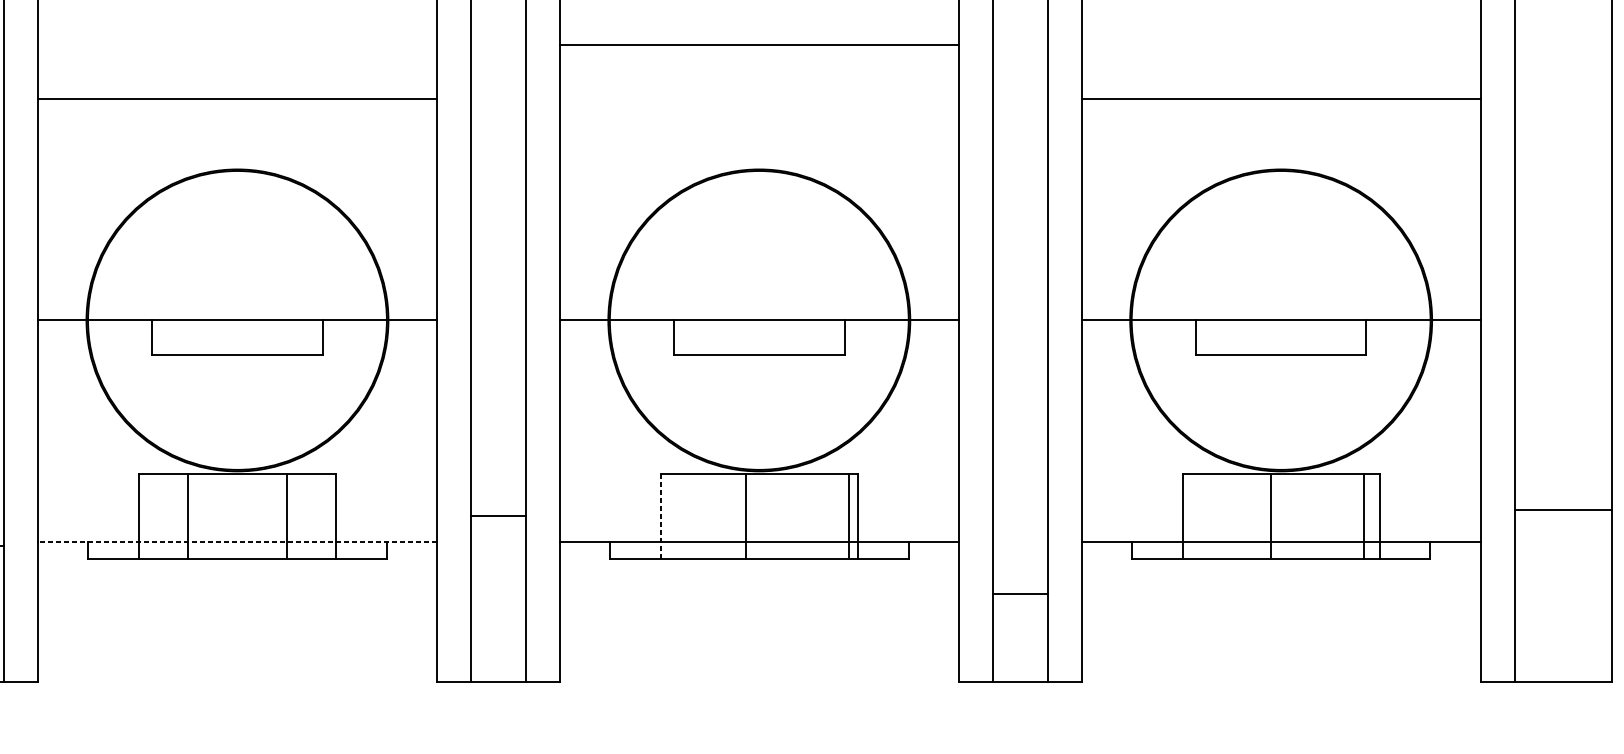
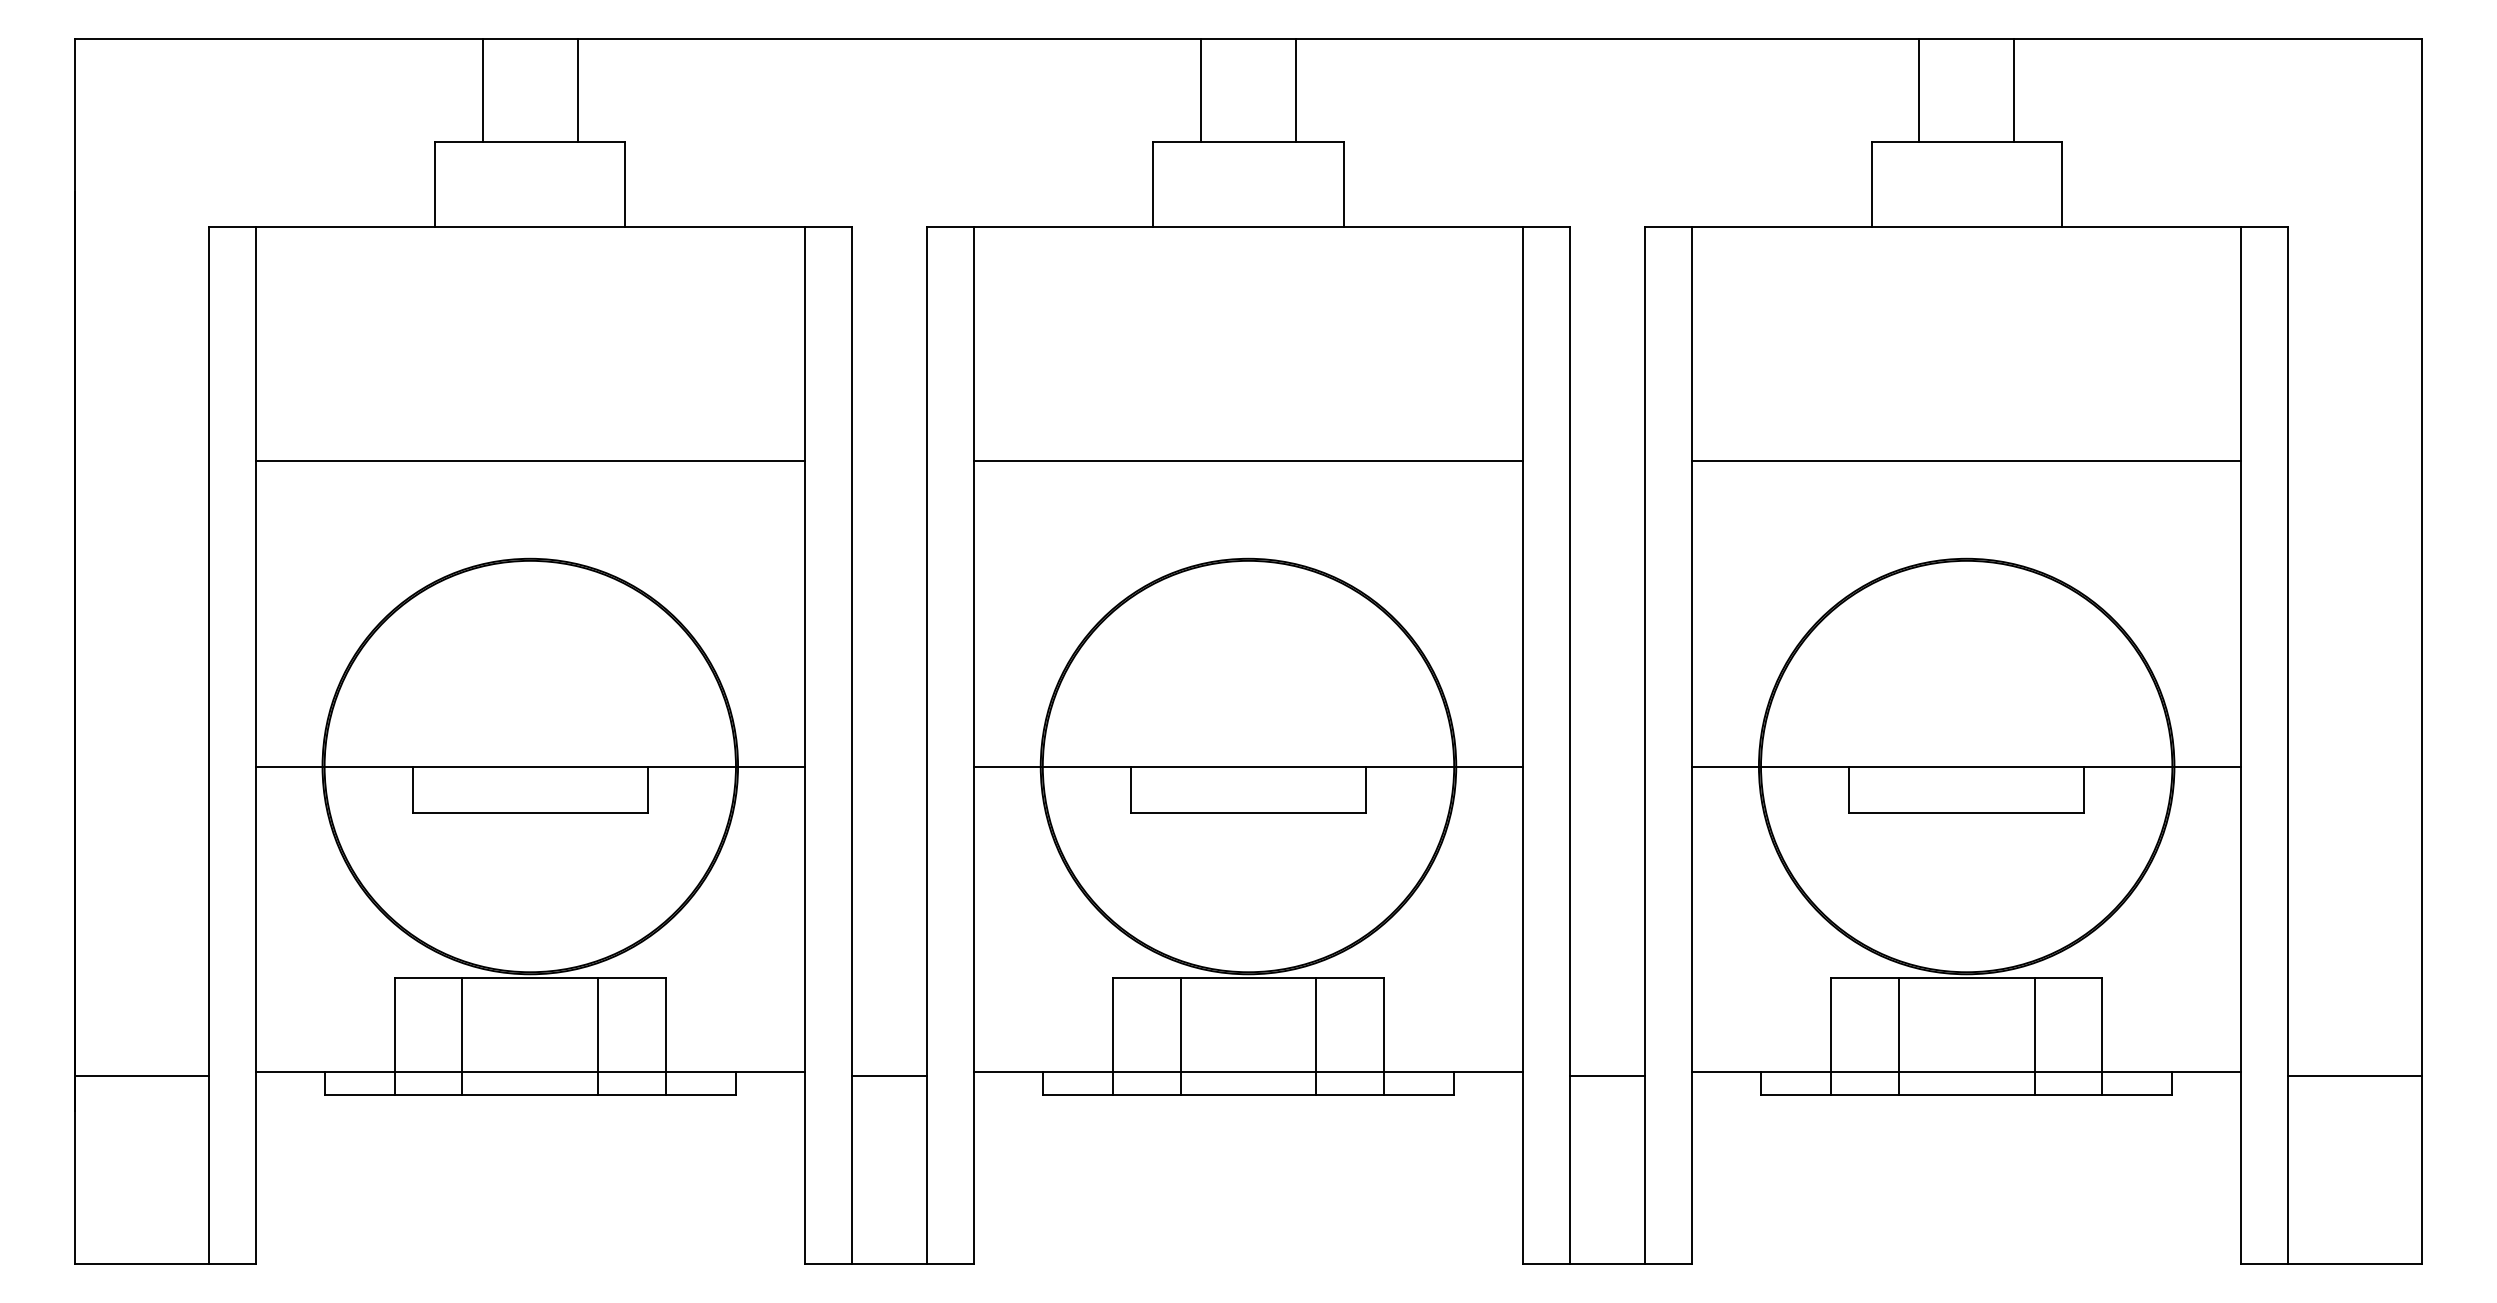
line: (759, 45) -> (1248, 461), moved
line: (1563, 510) -> (2355, 1076), moved
line: (497, 516) -> (888, 1076), moved
line: (661, 516) -> (1113, 1036), dashed -> solid
line: (745, 516) -> (1180, 1036), moved
line: (848, 516) -> (1316, 1036), moved
line: (1271, 516) -> (1899, 1036), moved
line: (1363, 516) -> (2034, 1036), moved
line: (237, 542) -> (530, 1071), dashed -> solid
line: (1020, 594) -> (1607, 1076), moved

